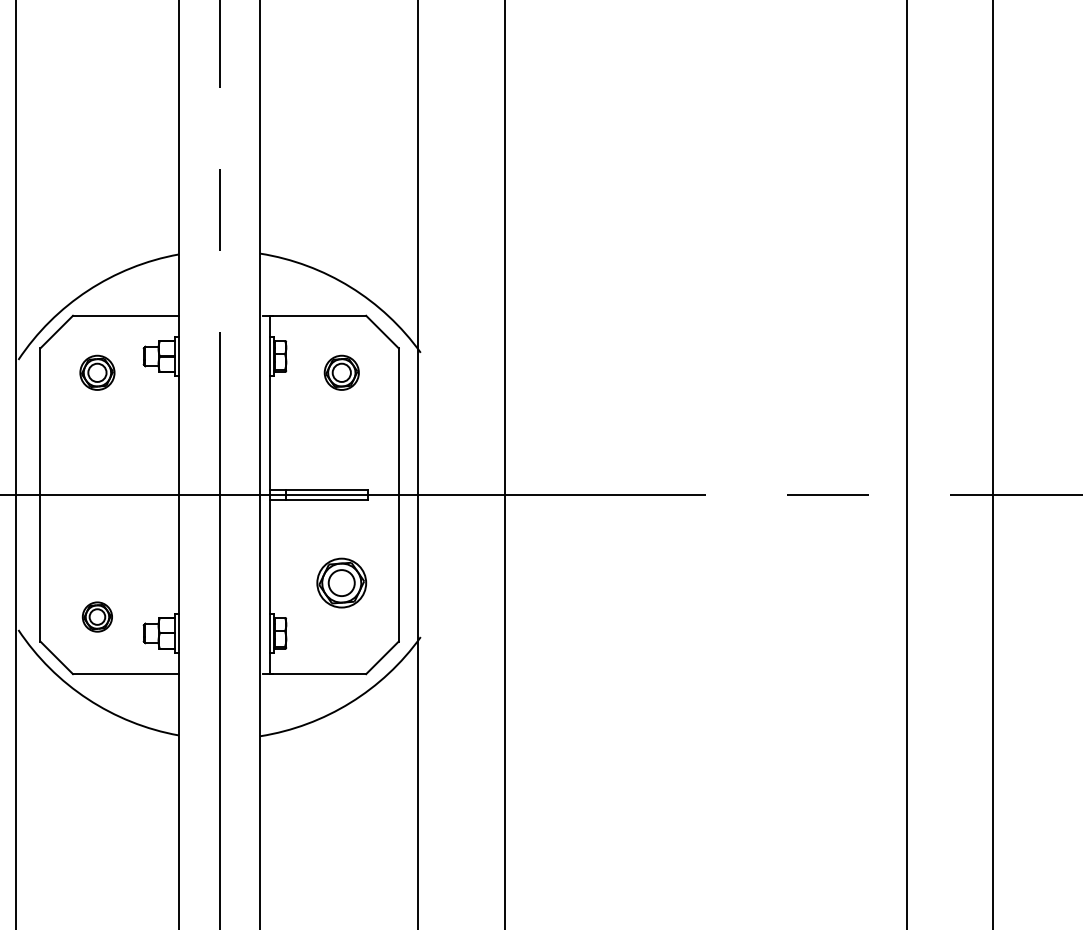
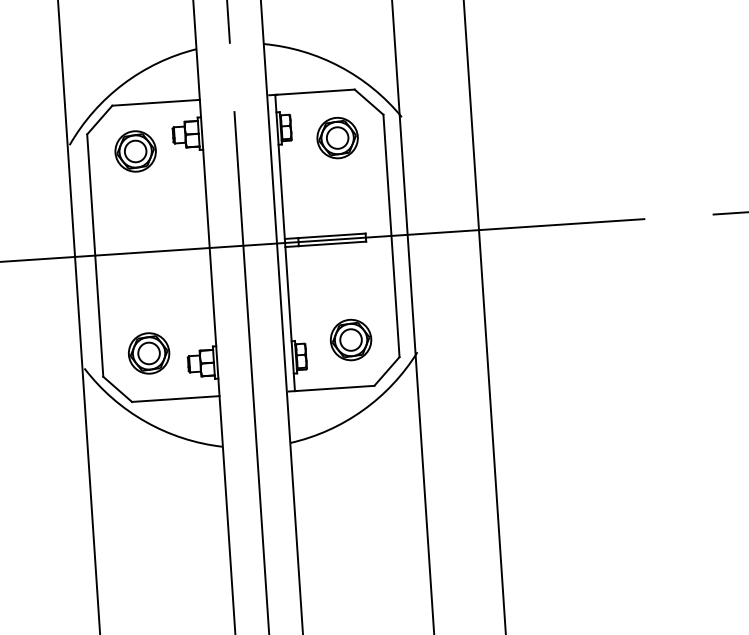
part: (97, 372) -> (135, 151), size x1.43
part: (341, 372) -> (337, 137), size x1.43
part: (341, 582) -> (350, 339), moved
part: (97, 616) -> (149, 352), size x1.67

